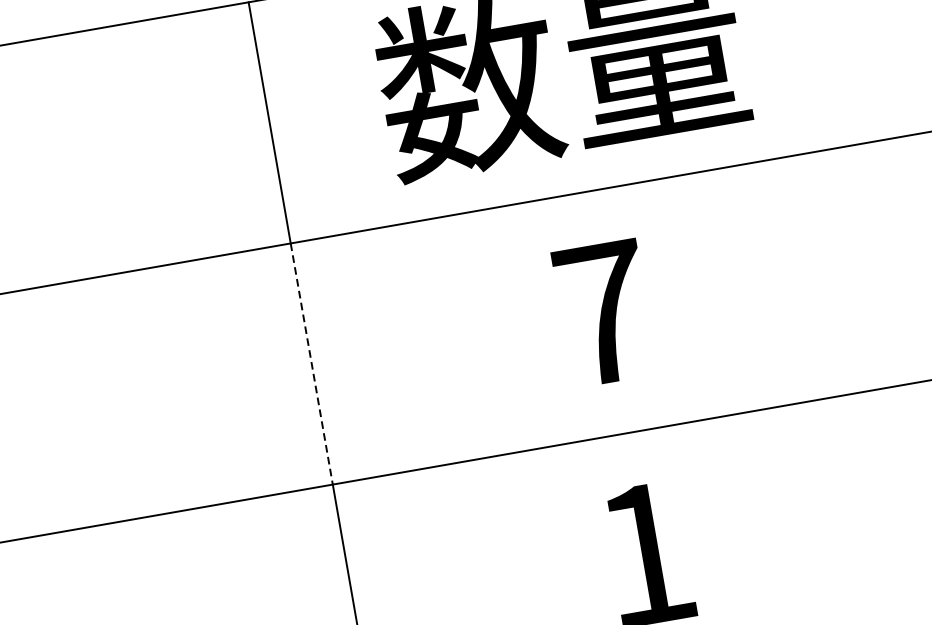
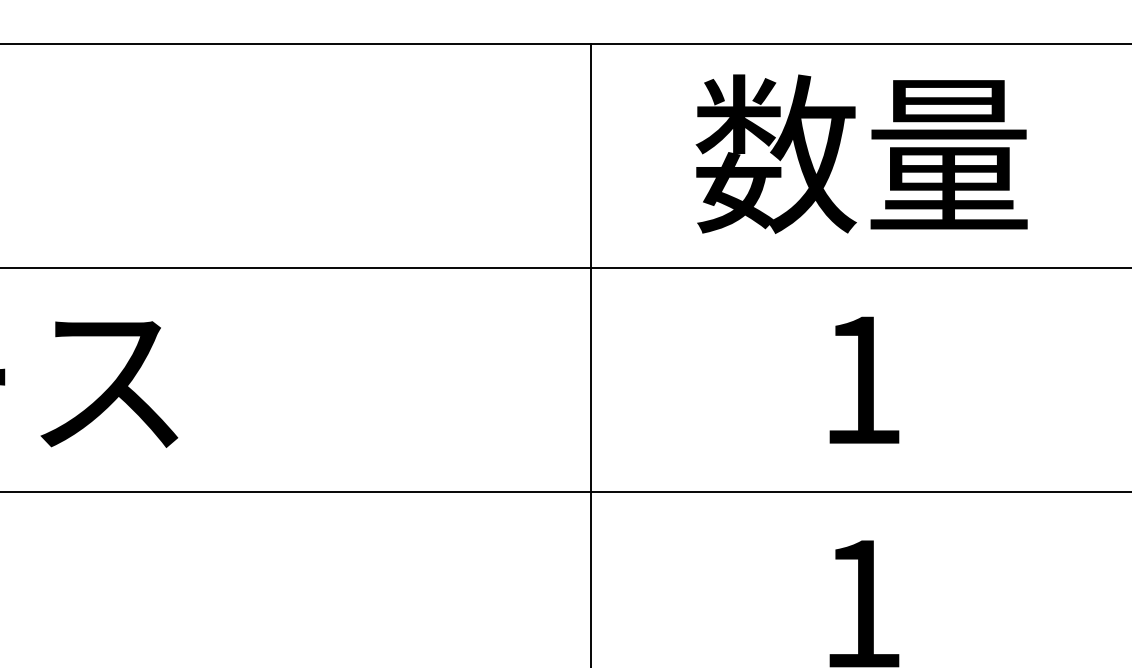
text: (604, 312) -> (862, 379), 7 -> 1
line: (311, 363) -> (590, 379), dashed -> solid

